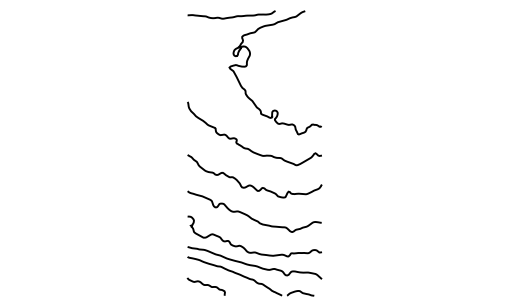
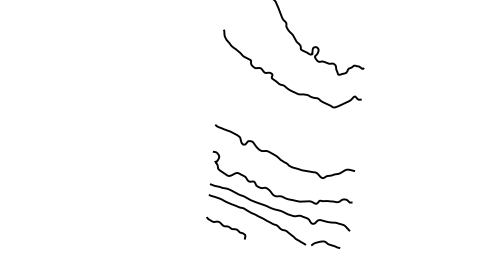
curve: (251, 184) -> (283, 123), removed

